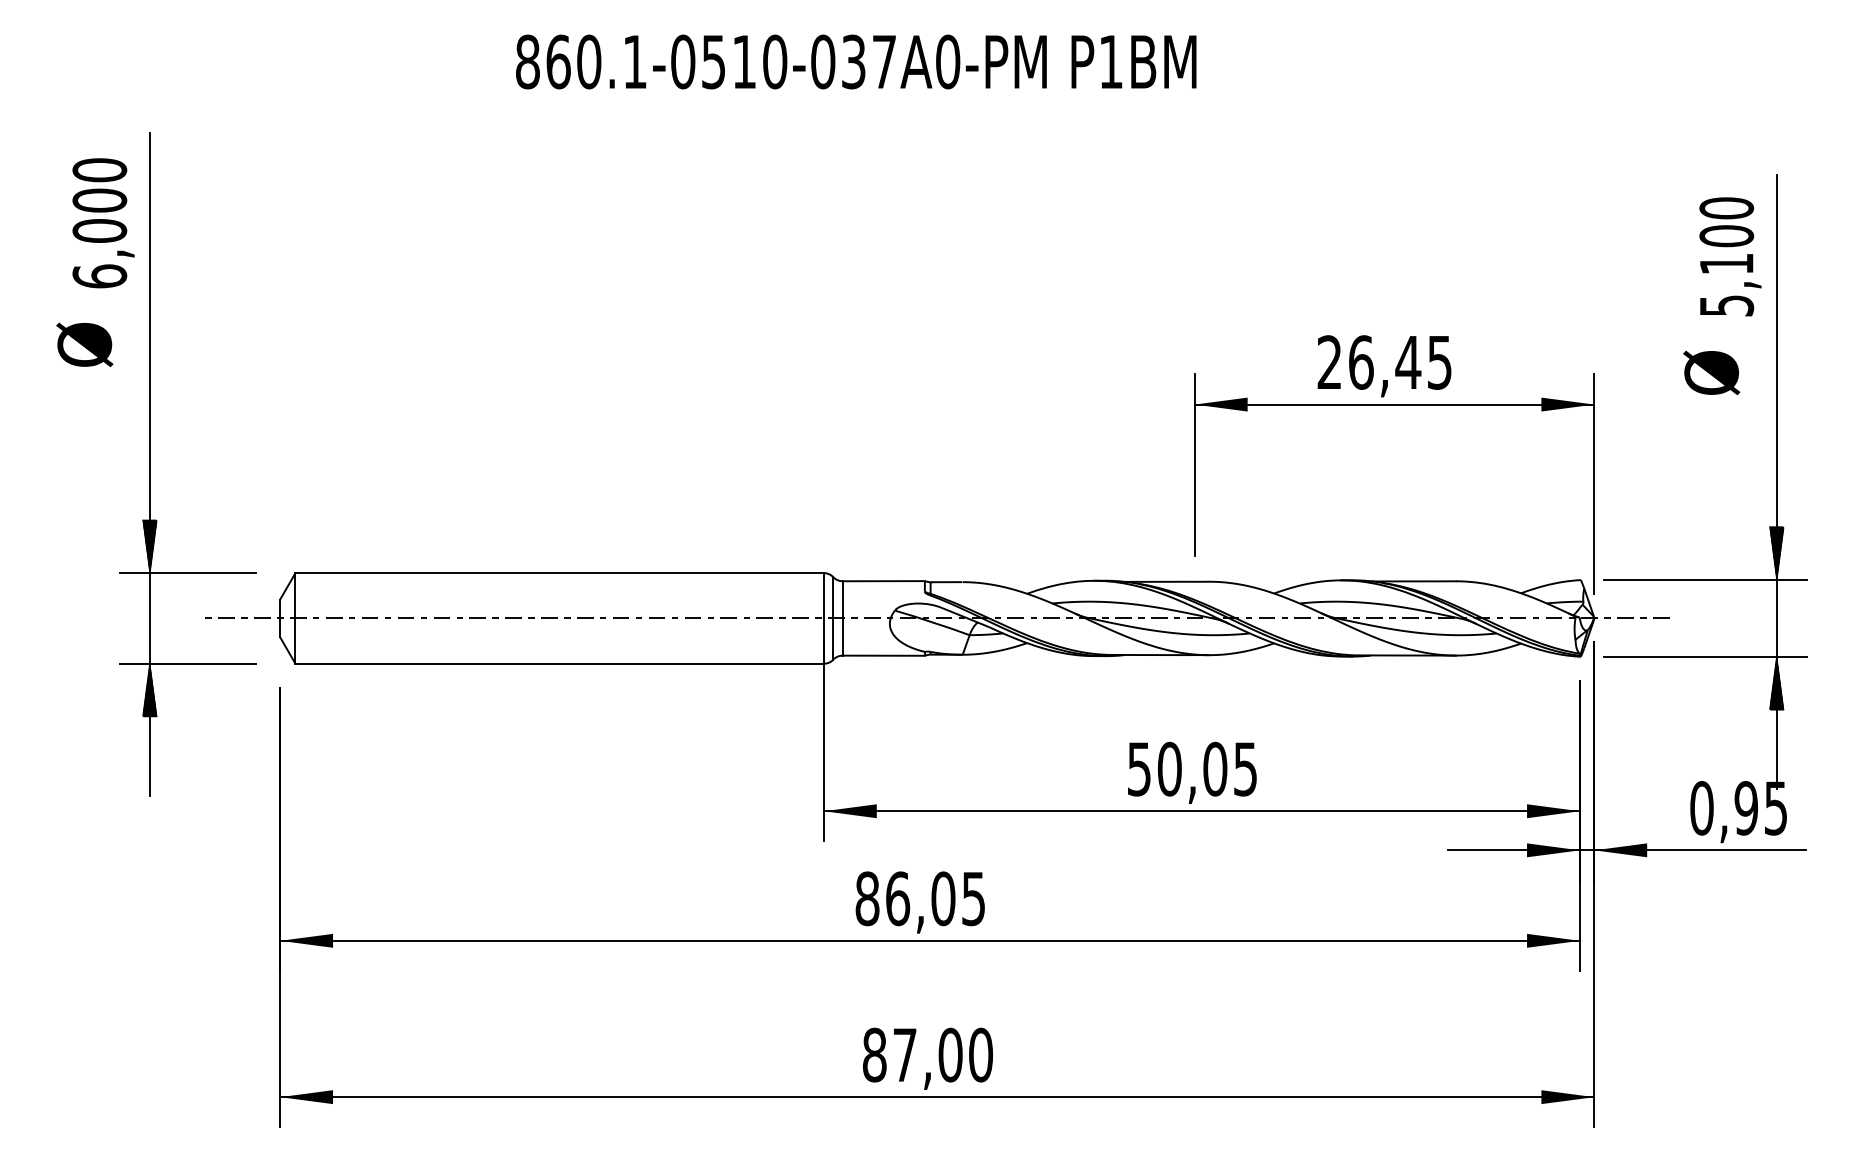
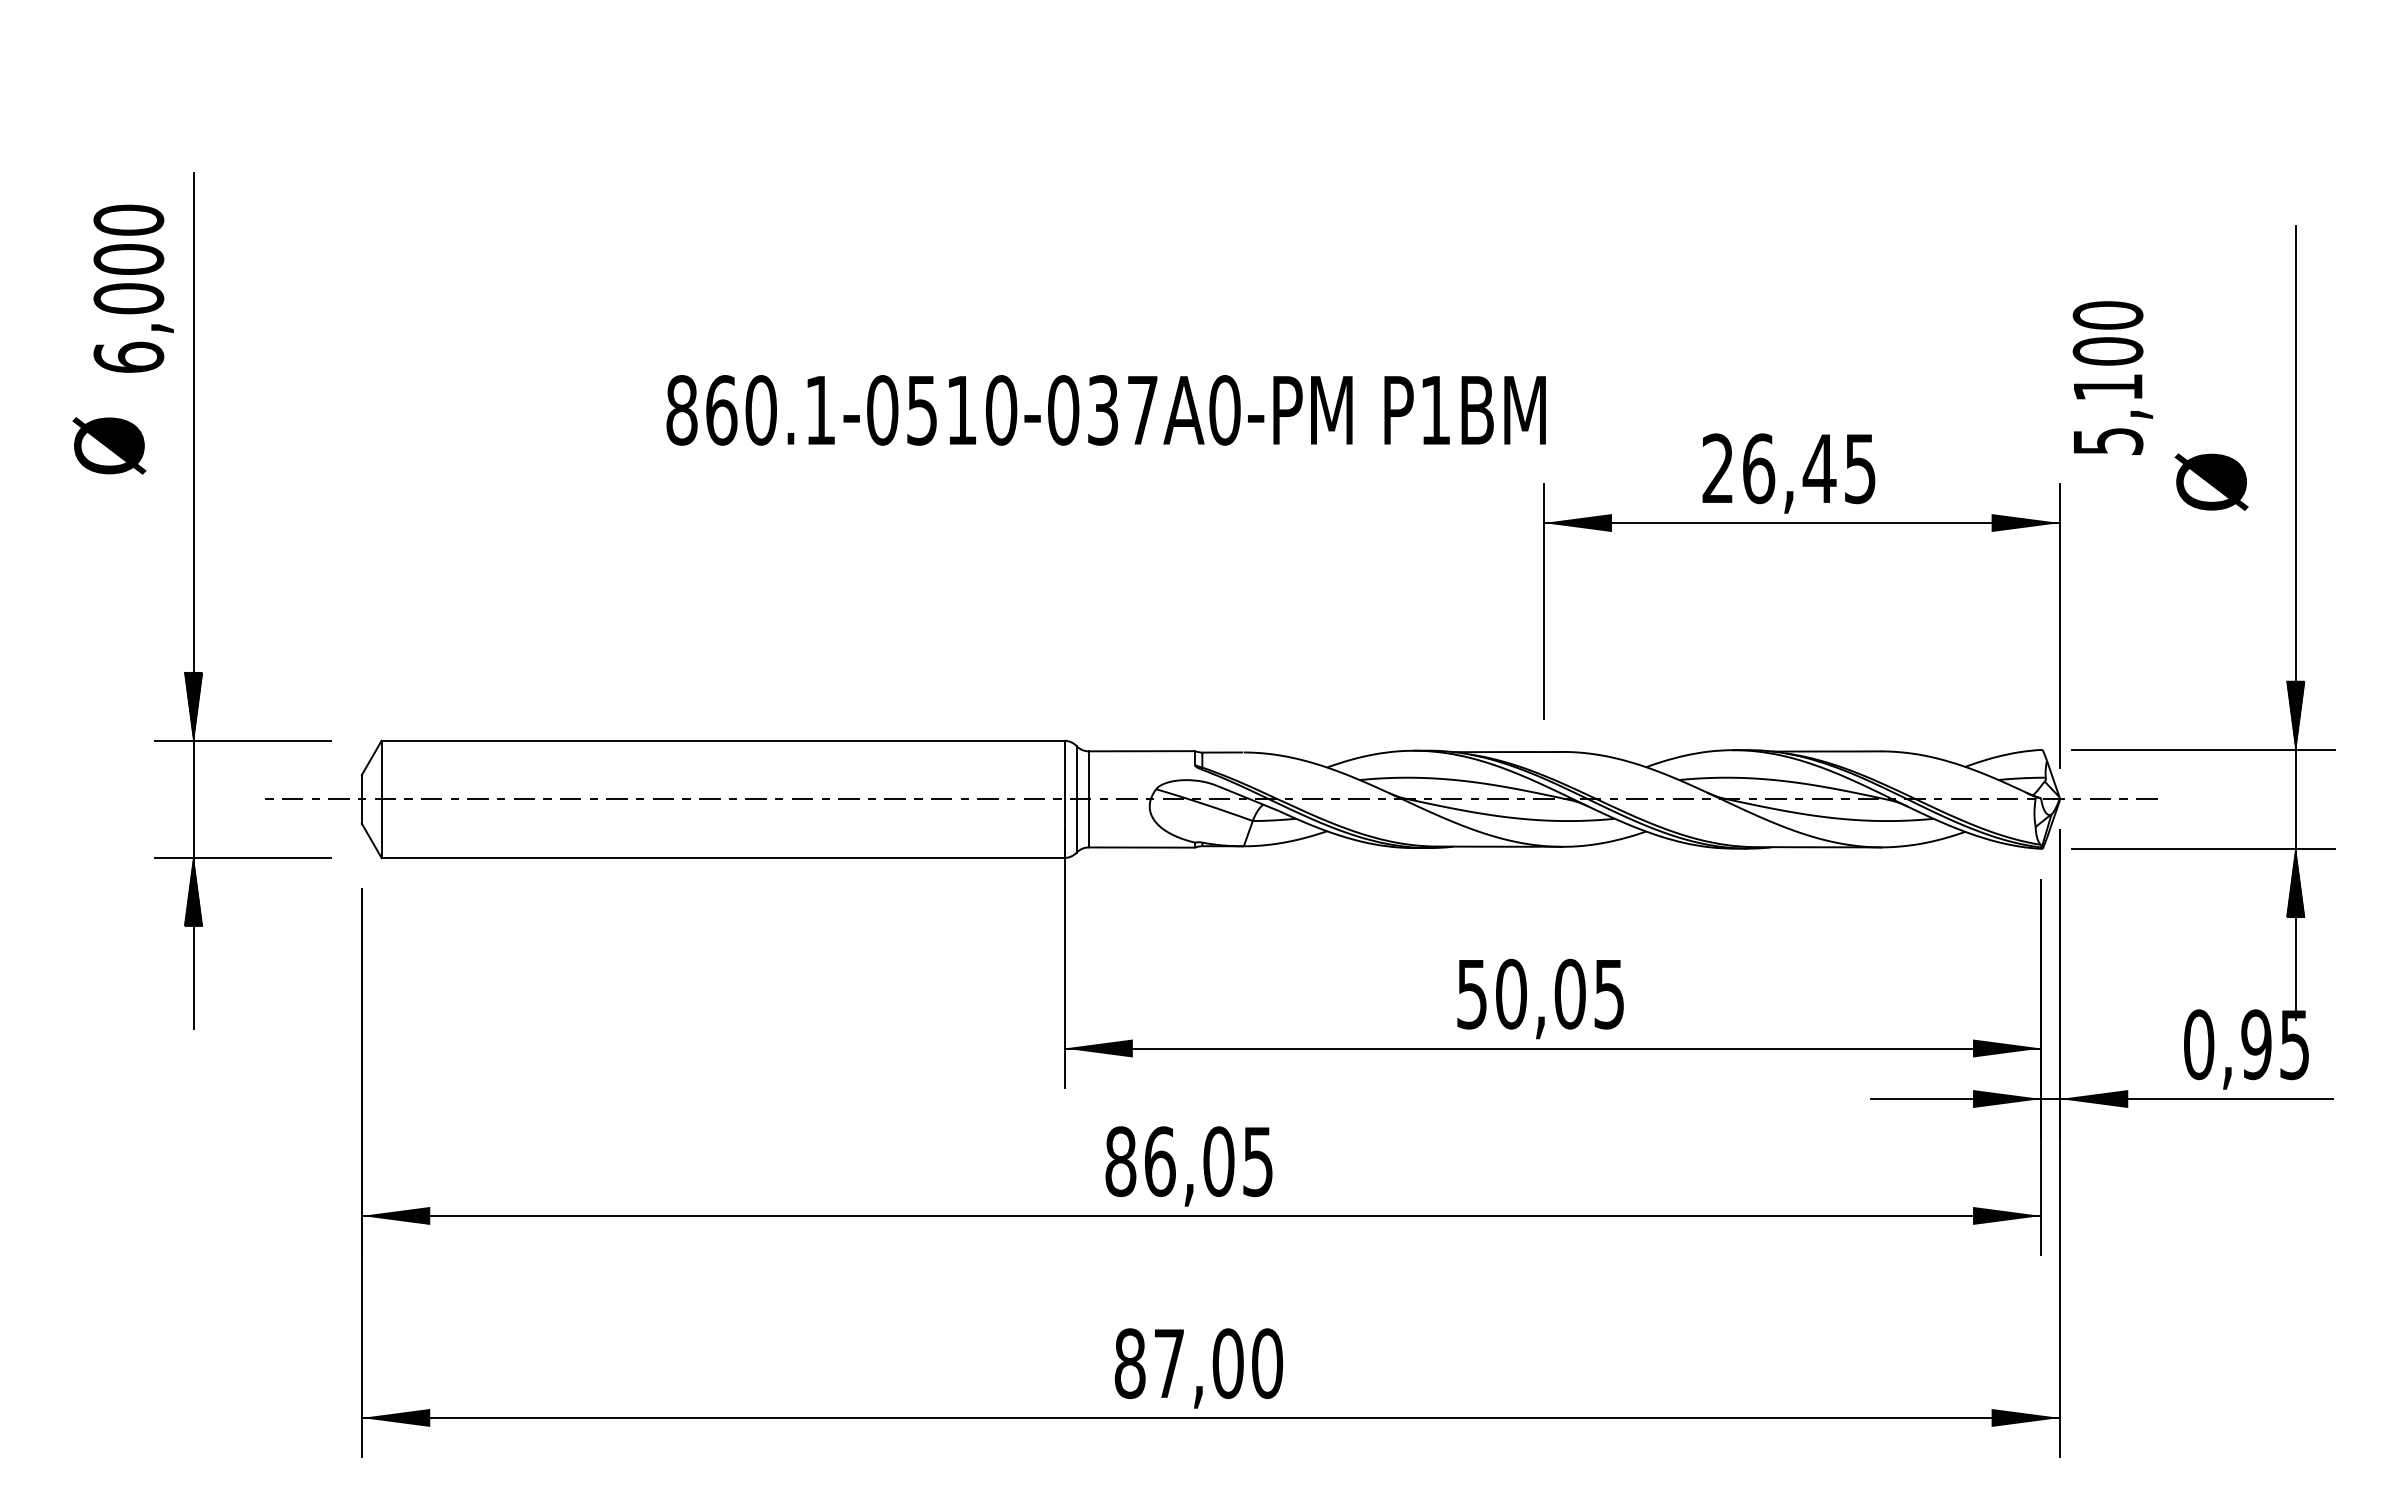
text: (855, 62) -> (1105, 410), moved
text: (1730, 256) -> (2112, 377), moved

